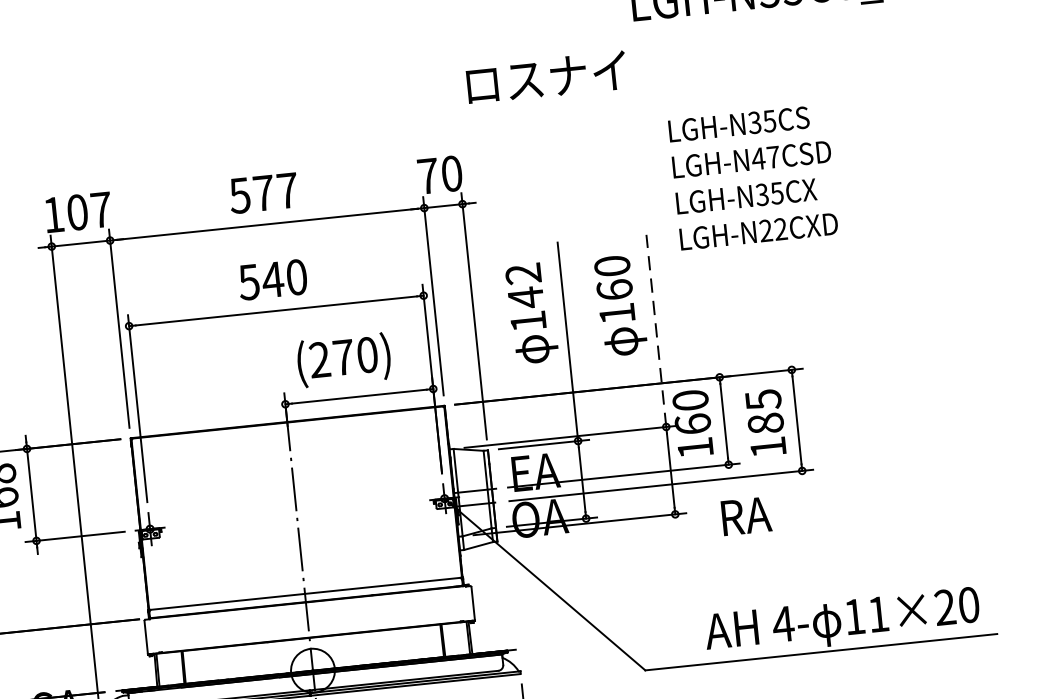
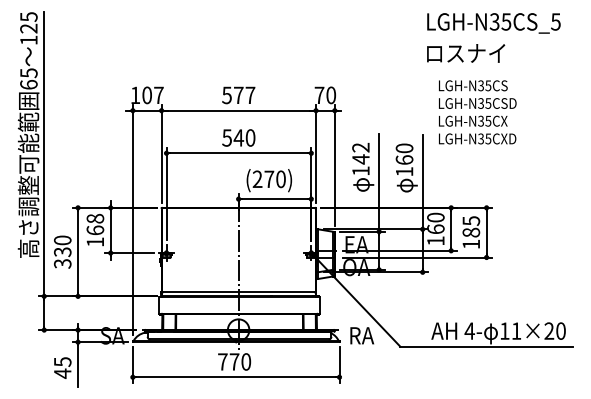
text: (547, 77) -> (466, 53), moved
text: (765, 158) -> (484, 103), LGH-N47CSD -> LGH-N35CSD
text: (772, 229) -> (484, 138), LGH-N22CXD -> LGH-N35CXD
line: (655, 329) -> (422, 181), dashed -> solid
text: (744, 515) -> (361, 335), moved

